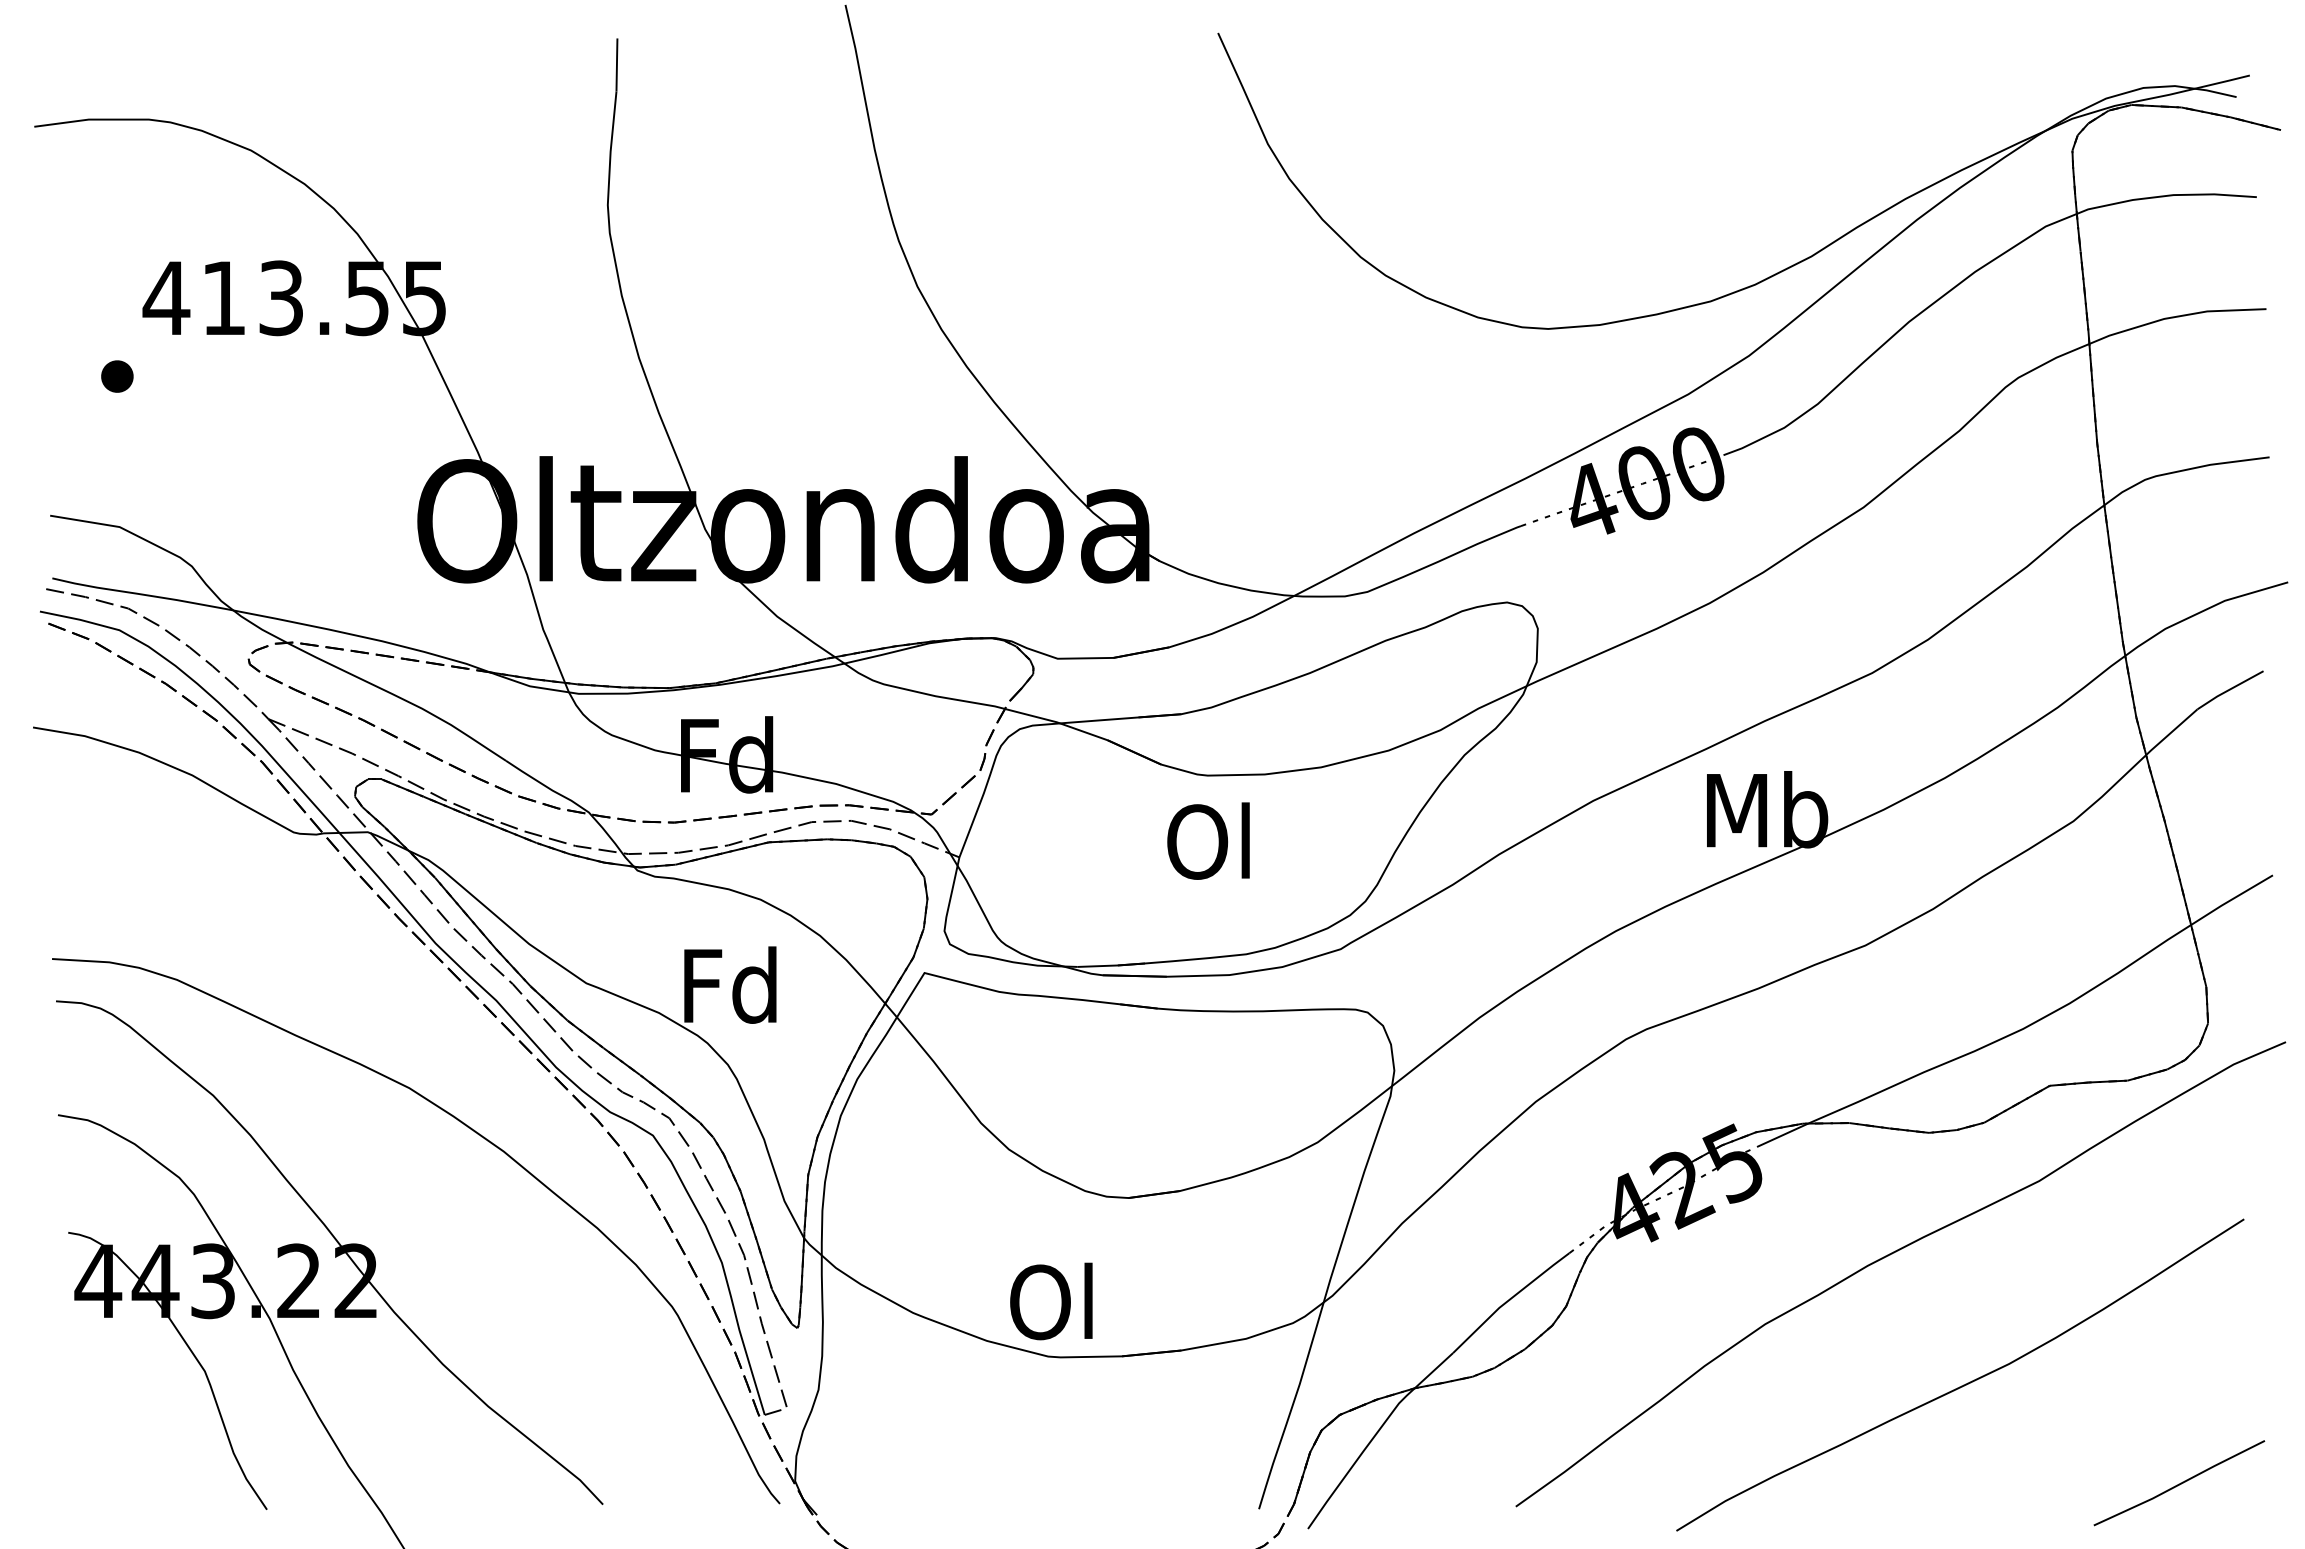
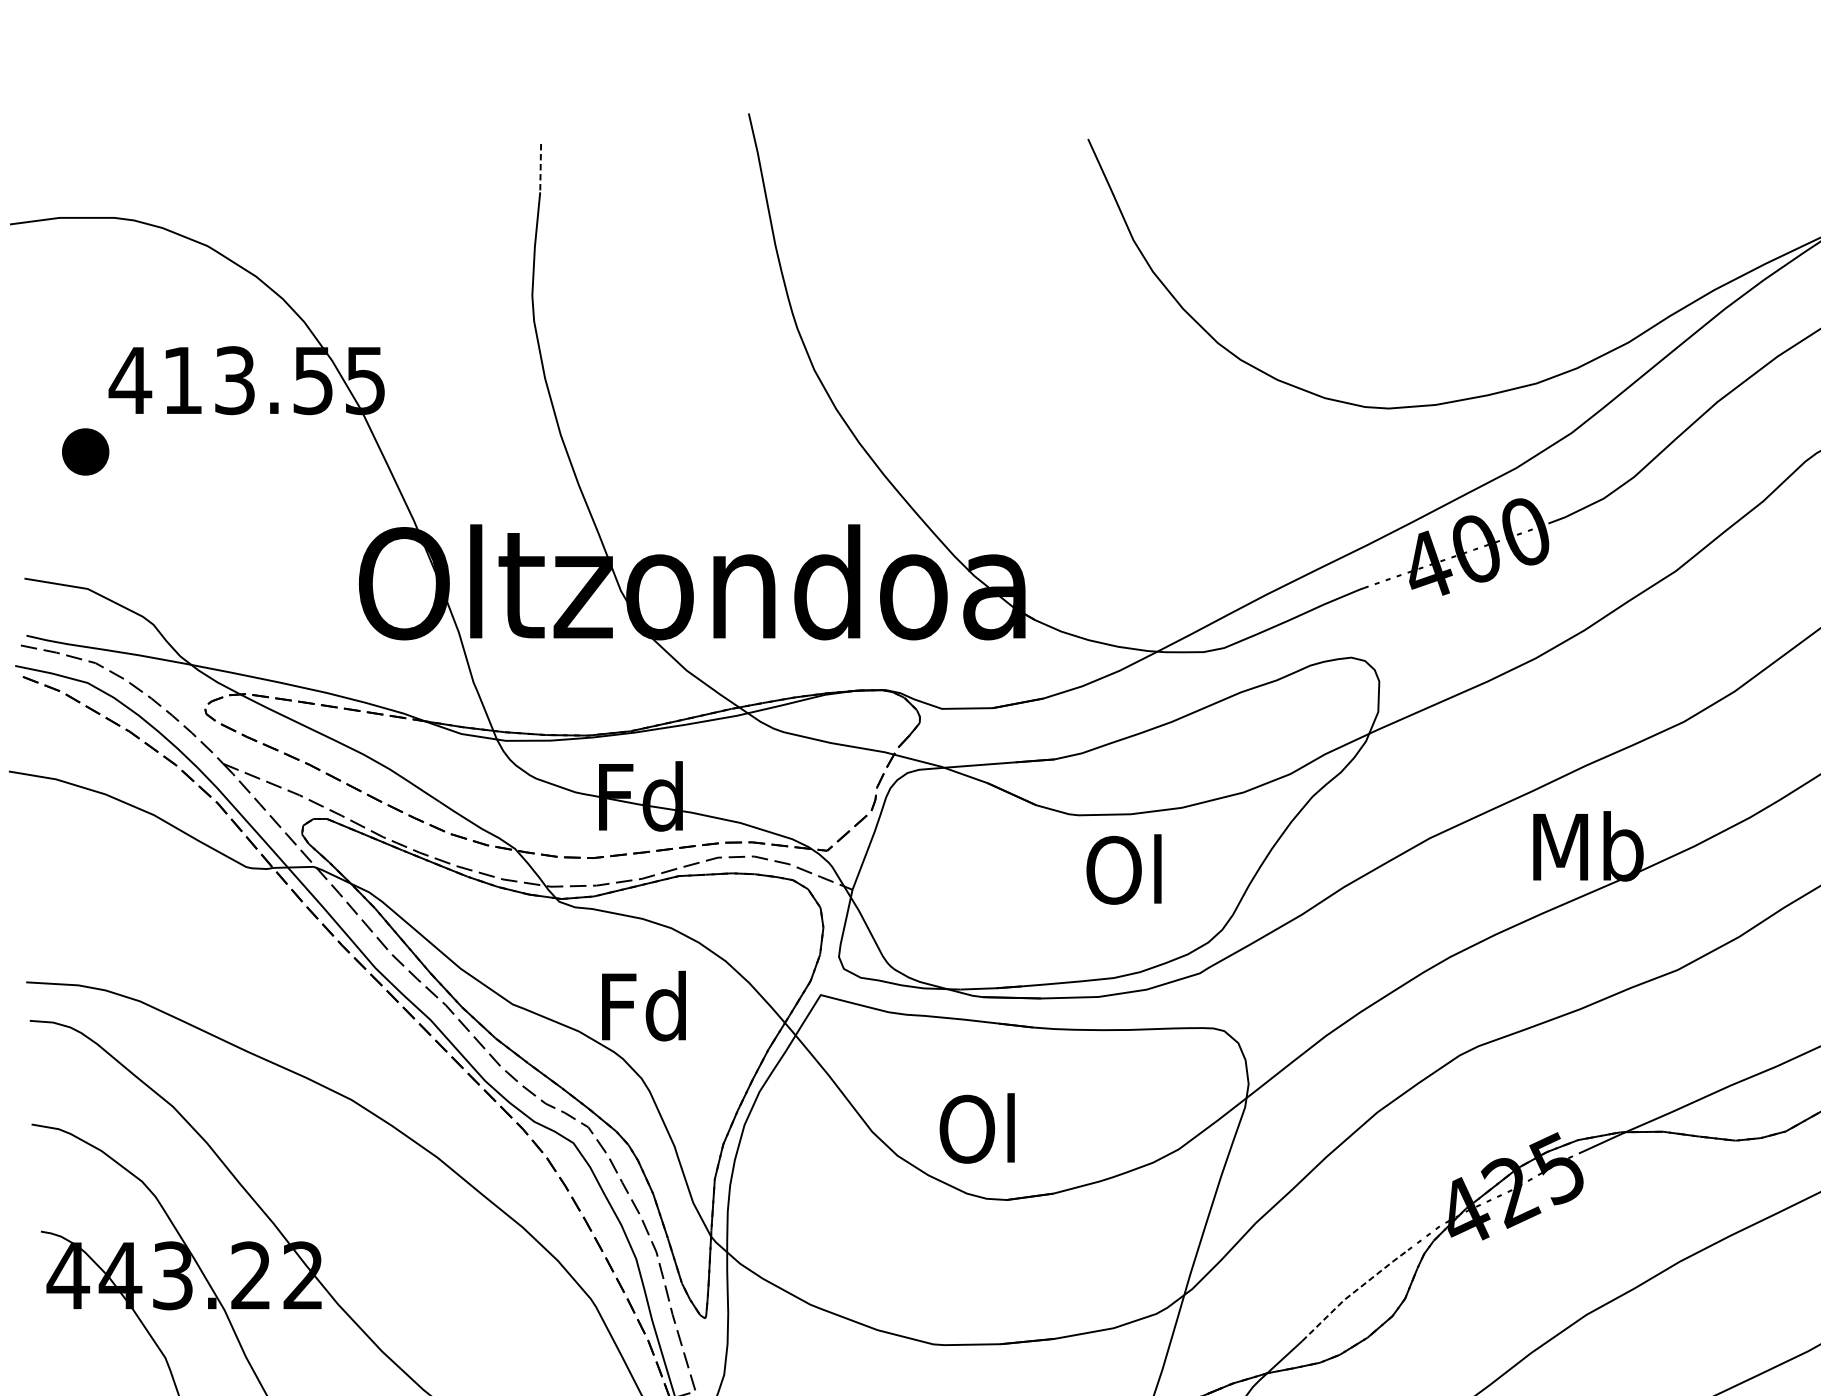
line: (616, 64) -> (540, 167), solid -> dashed
part: (117, 376) -> (85, 451), size x1.6
text: (1208, 840) -> (1124, 868), moved
line: (1508, 1300) -> (1352, 1293), solid -> dashed
text: (1051, 1301) -> (977, 1128), moved

